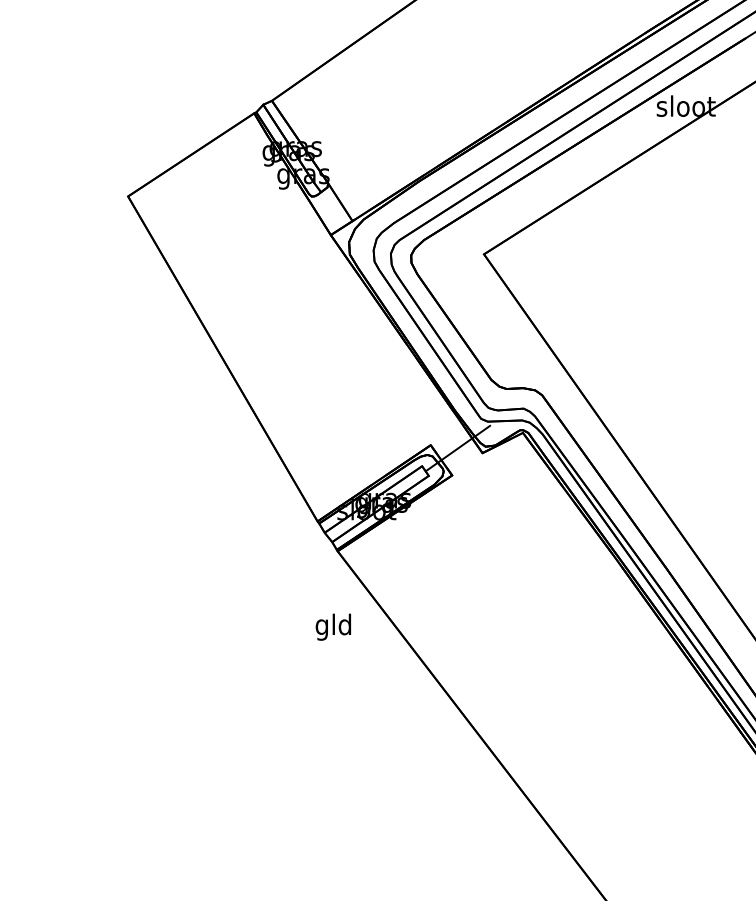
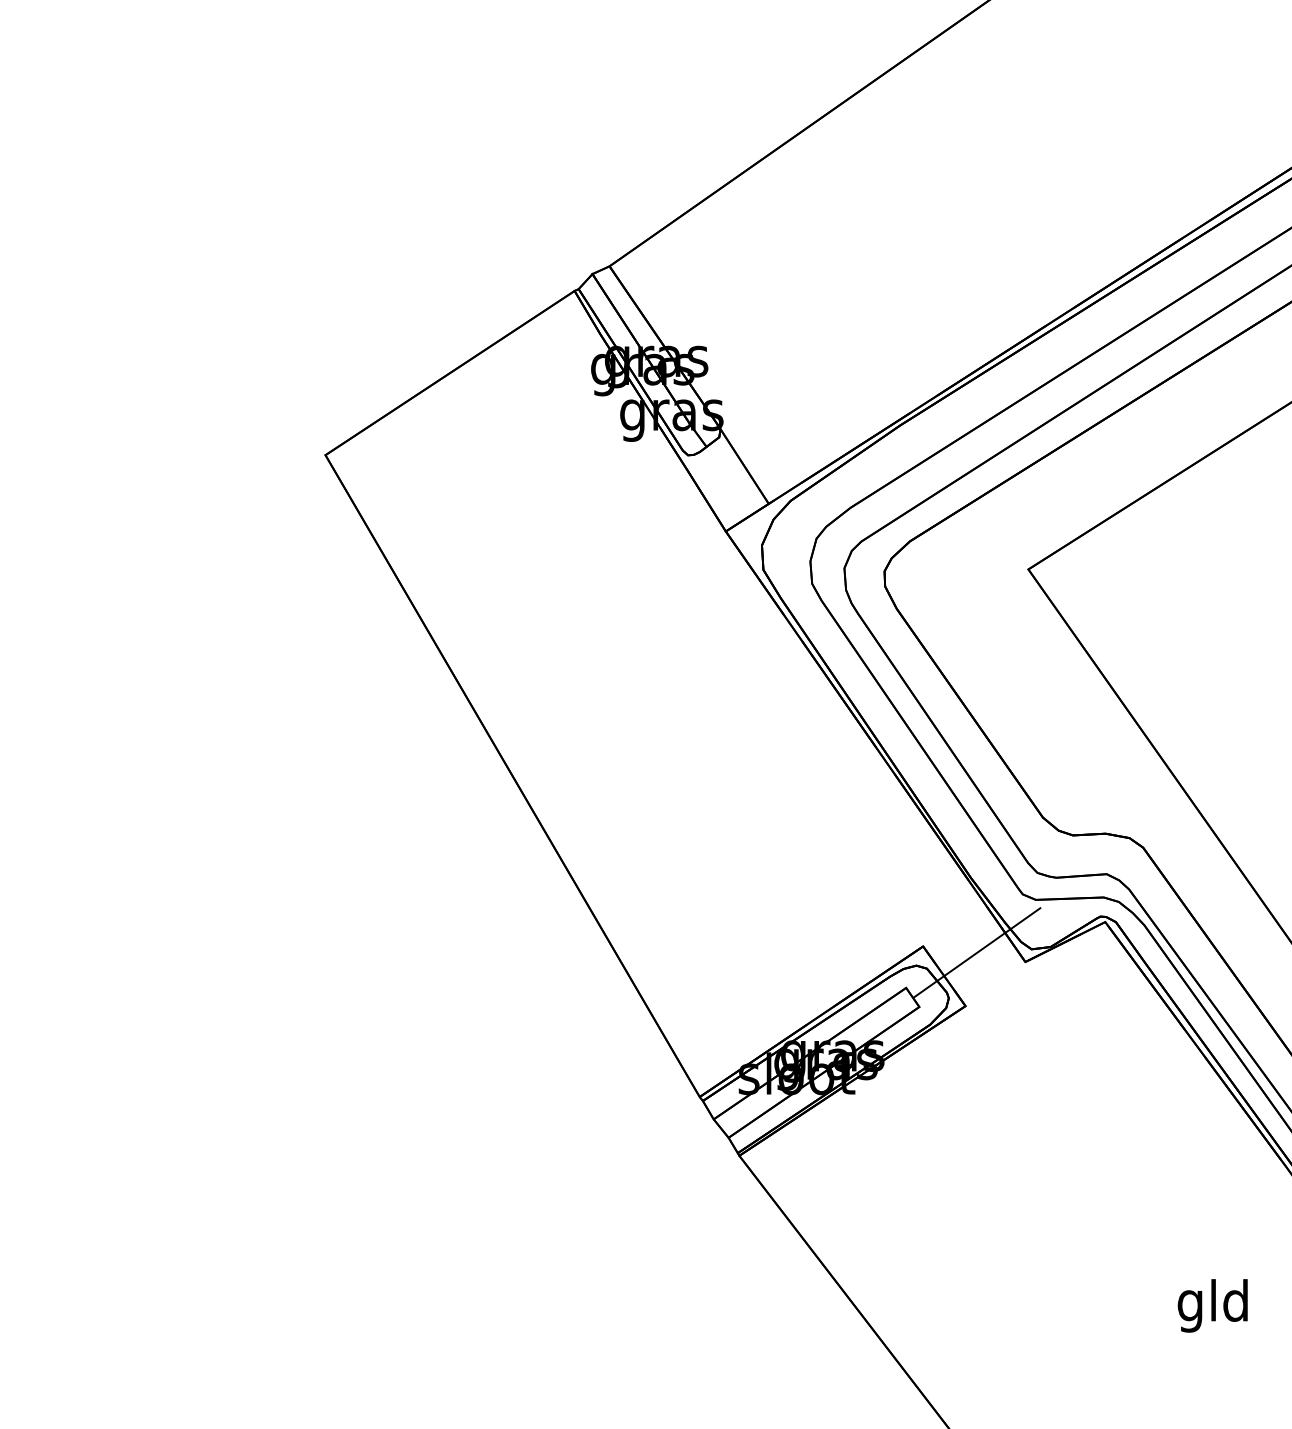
text: (332, 626) -> (1210, 1304), moved

